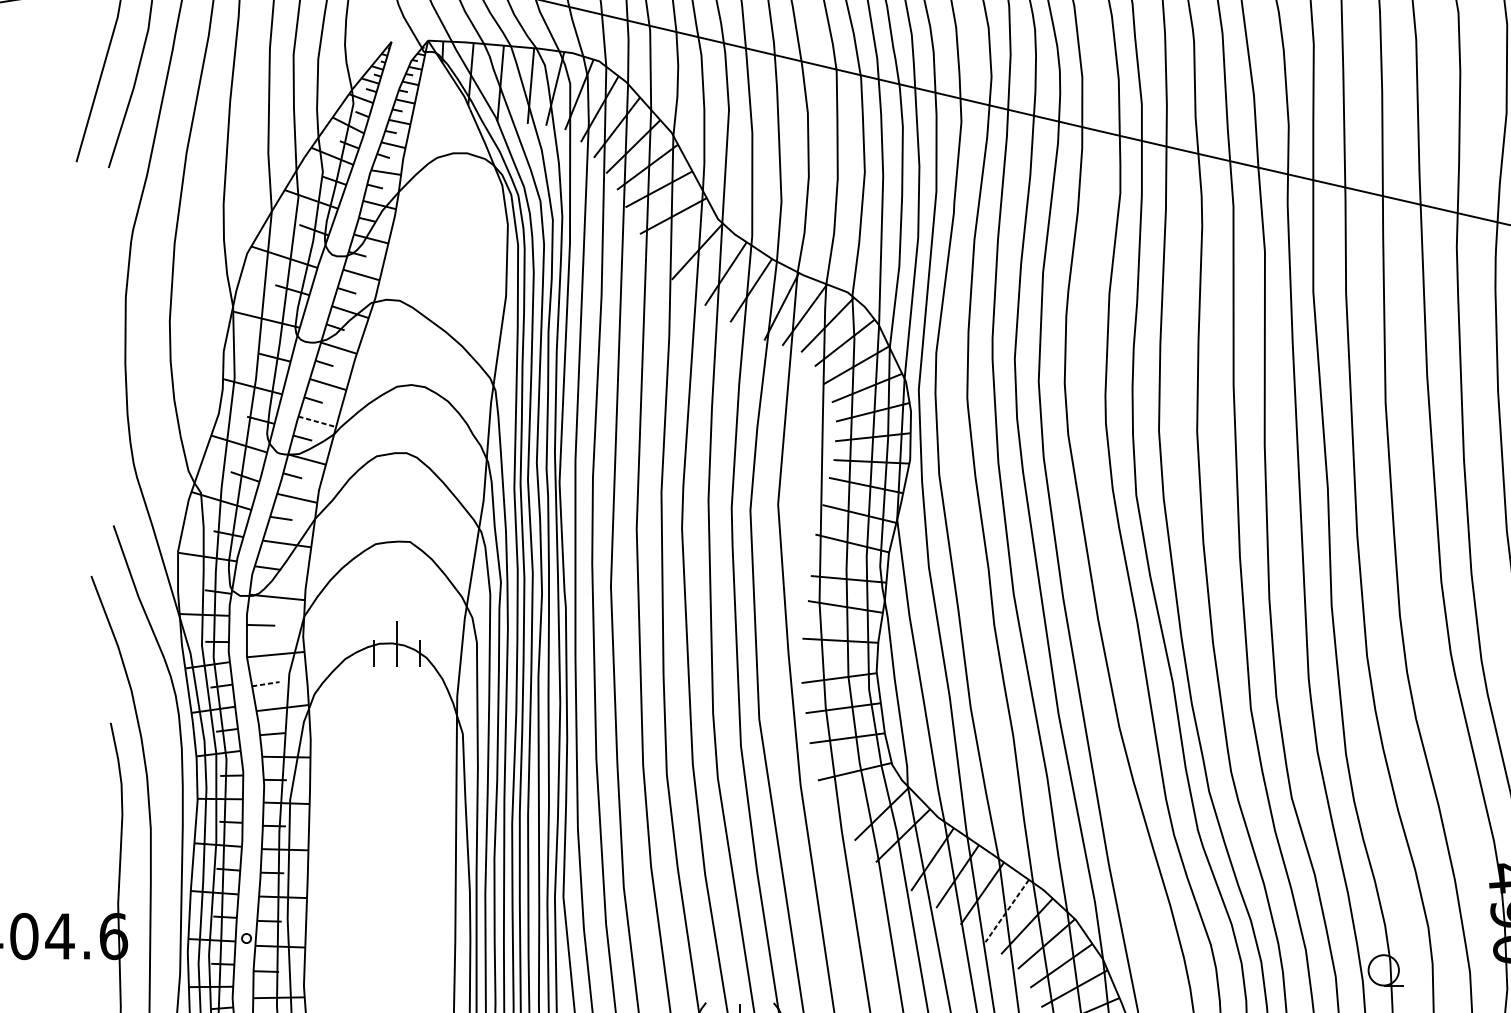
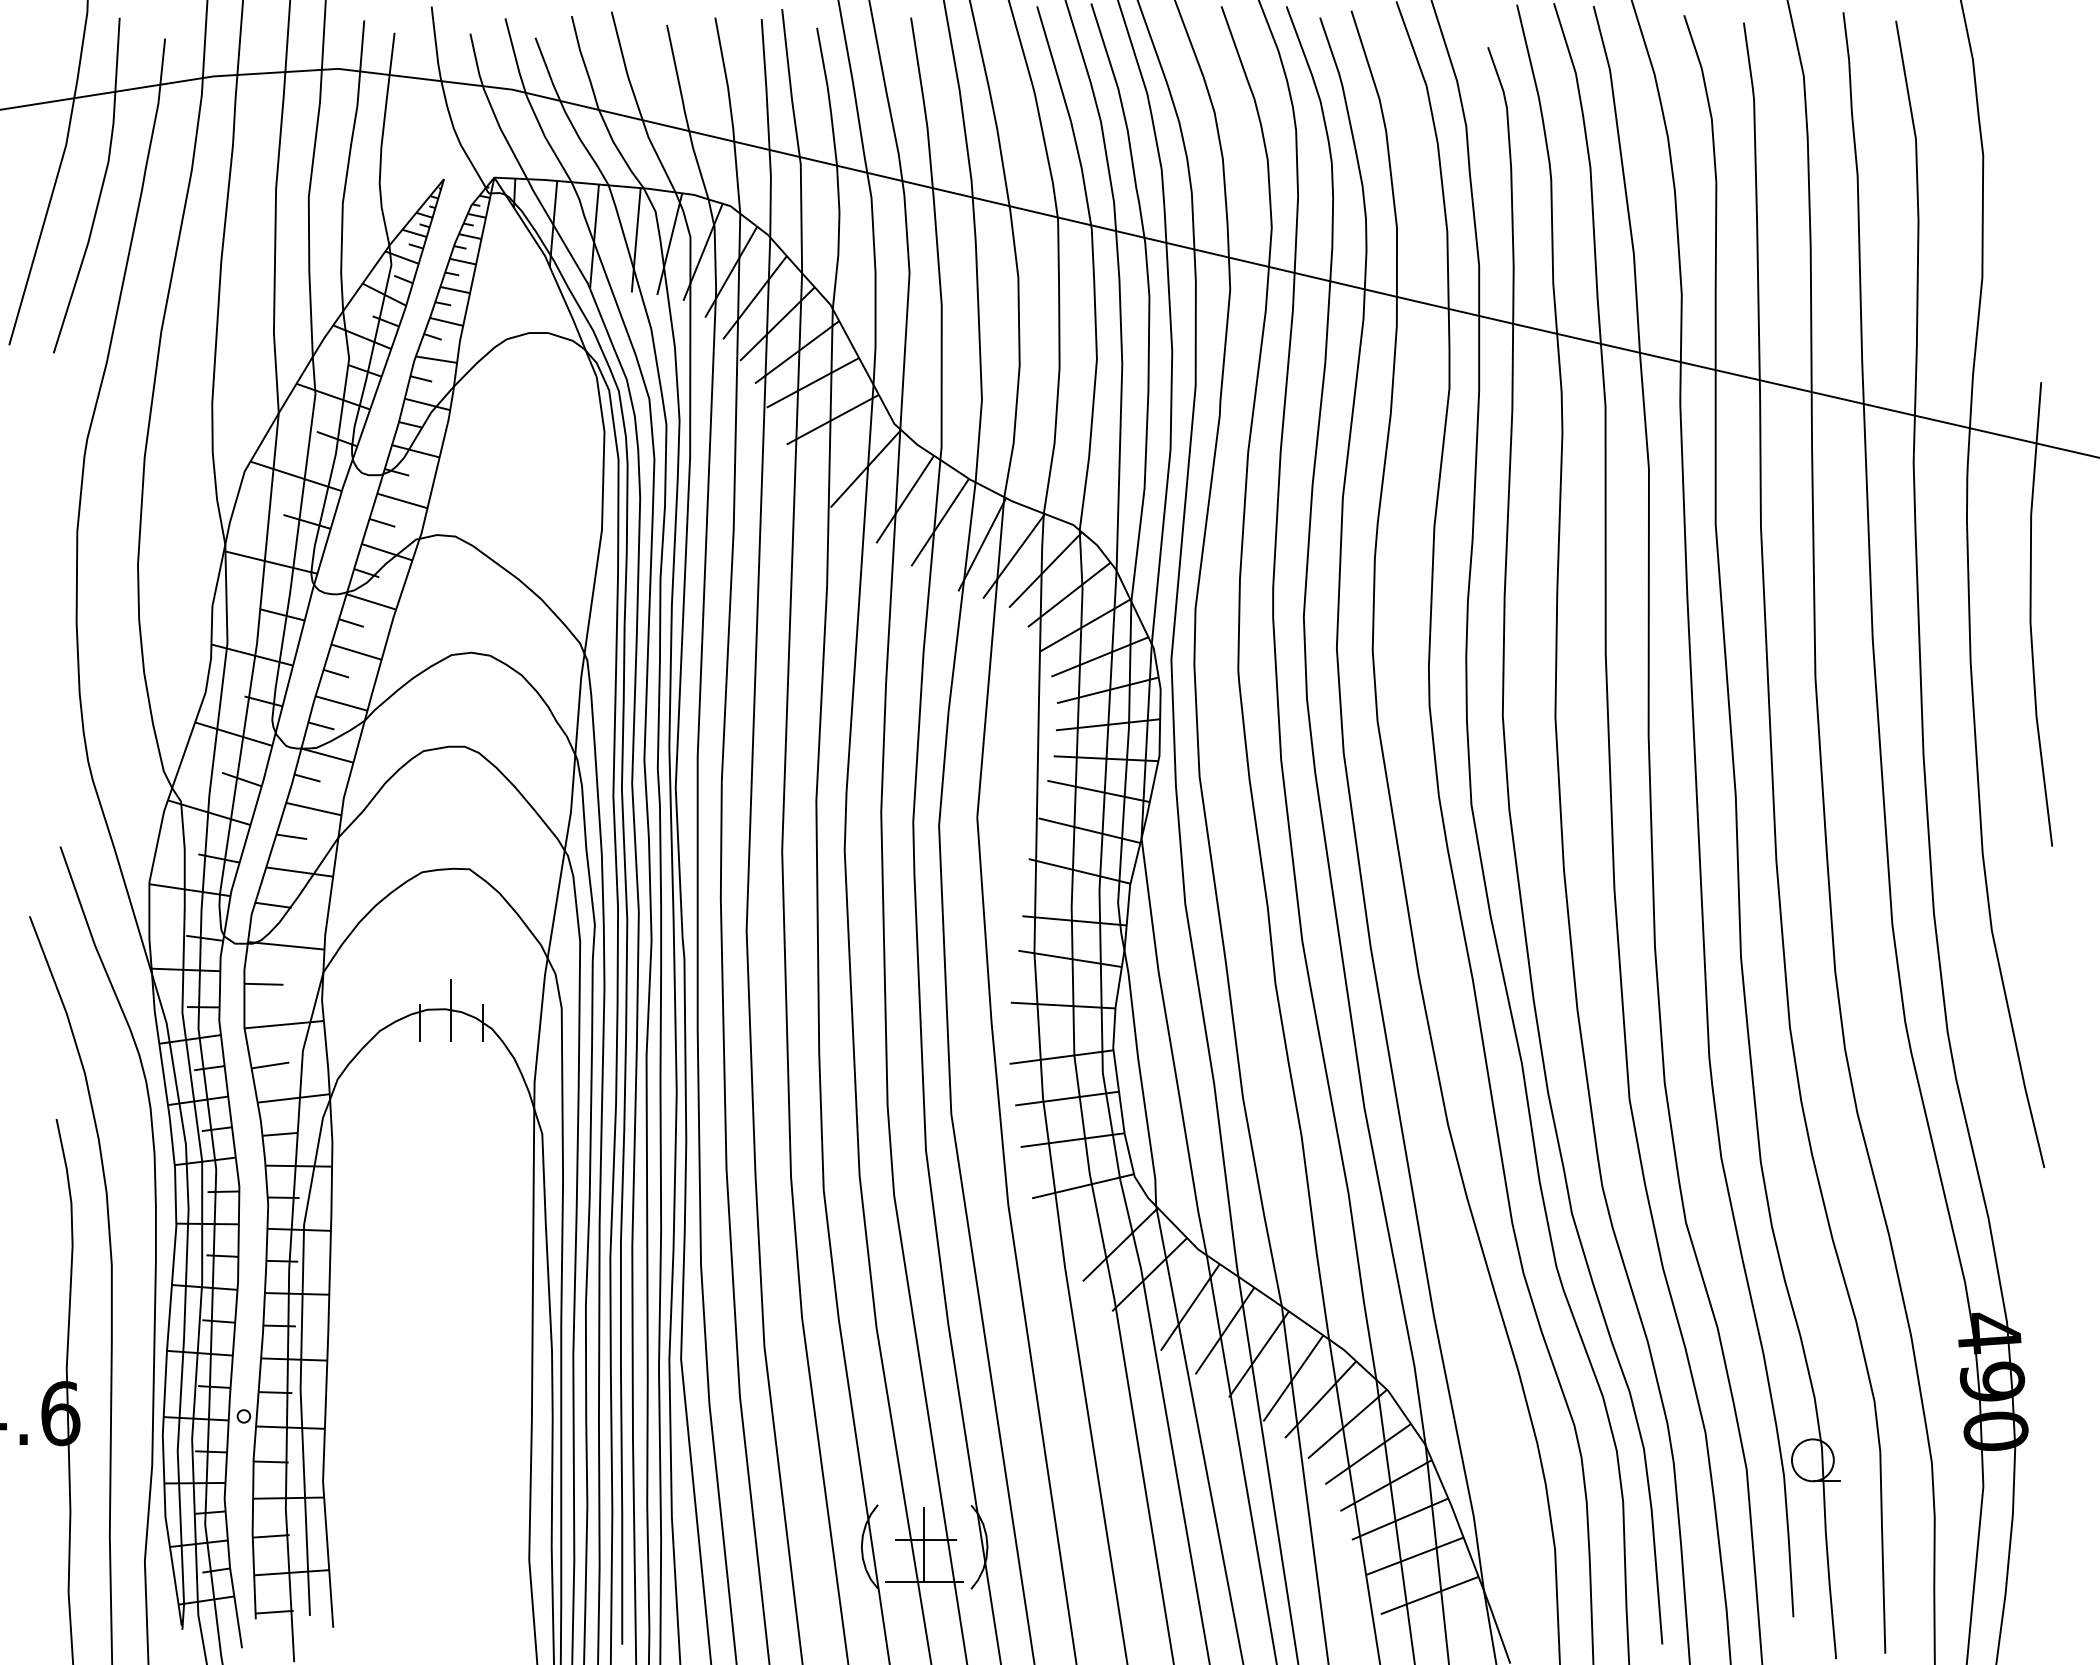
line: (317, 421) -> (341, 703), dashed -> solid
line: (265, 684) -> (270, 1065), dashed -> solid
line: (1007, 911) -> (1293, 1378), dashed -> solid

